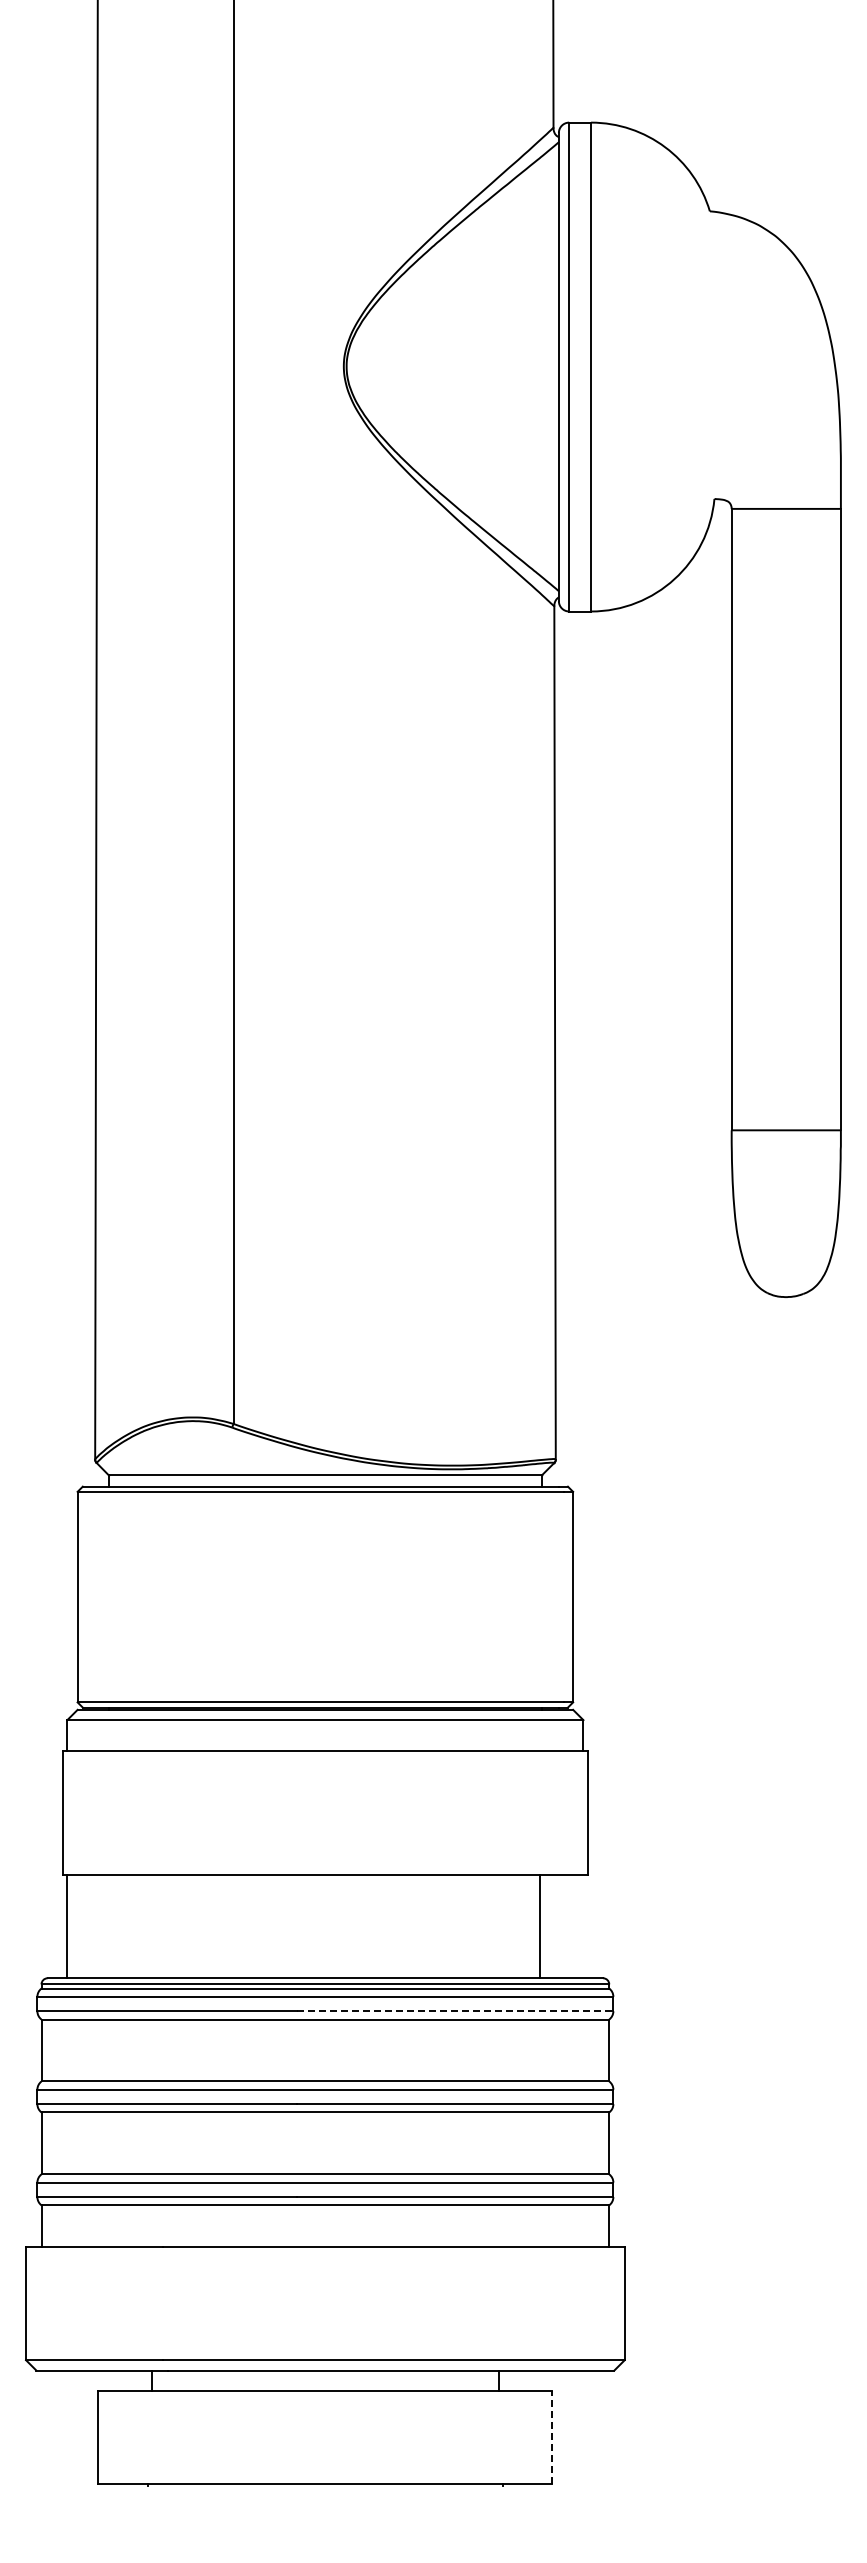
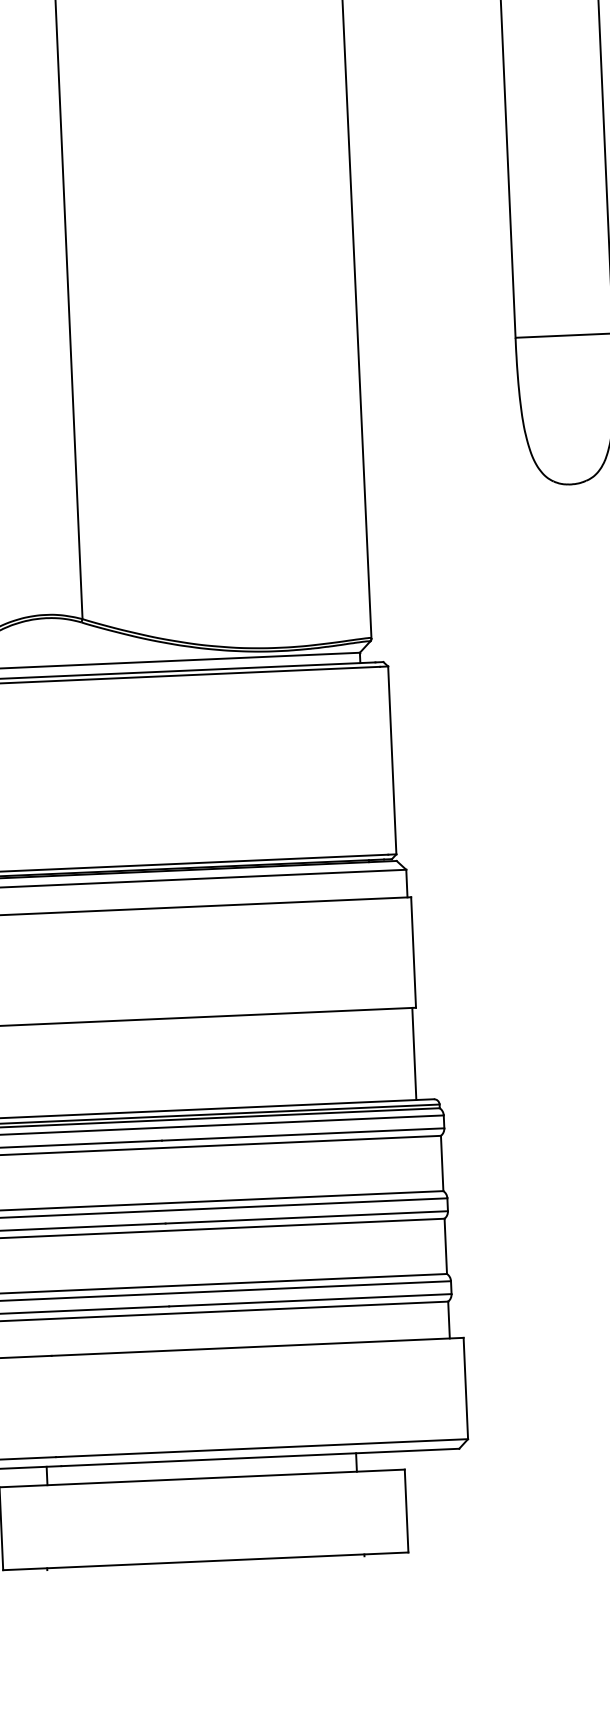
line: (540, 1926) -> (414, 1053), moved
line: (455, 2011) -> (303, 1134), dashed -> solid
line: (552, 2437) -> (406, 1510), dashed -> solid

